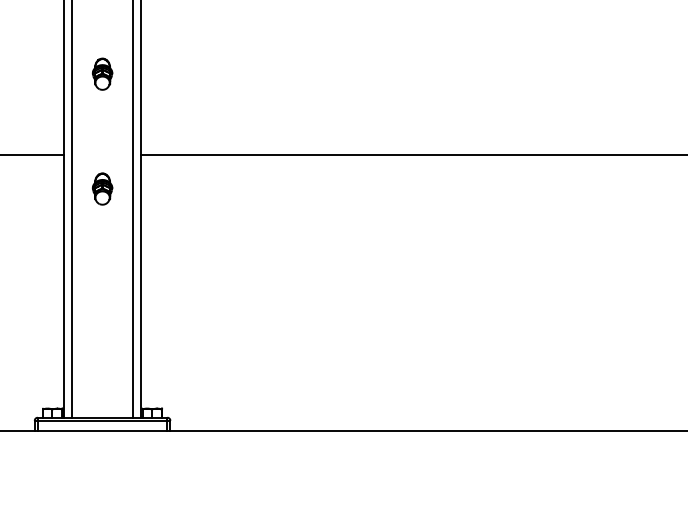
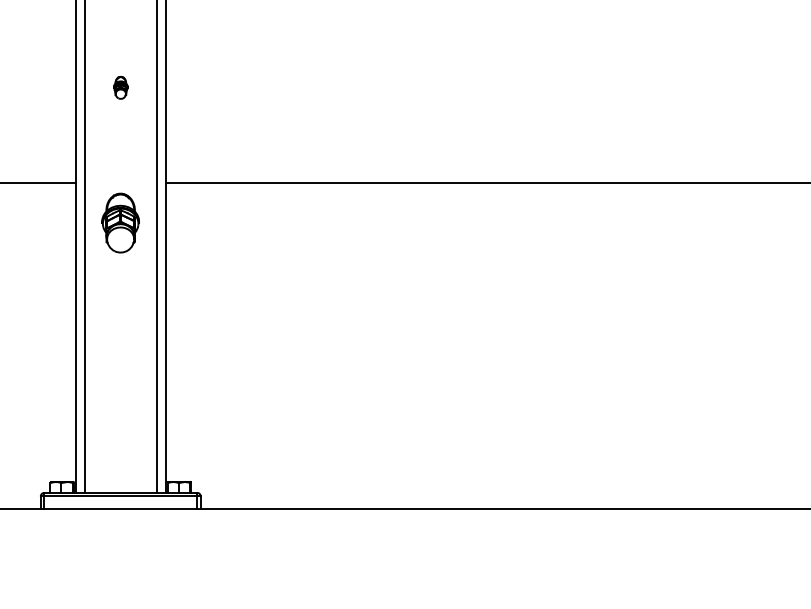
part: (102, 74) -> (120, 87), size x0.6
part: (102, 189) -> (120, 223), size x1.6

